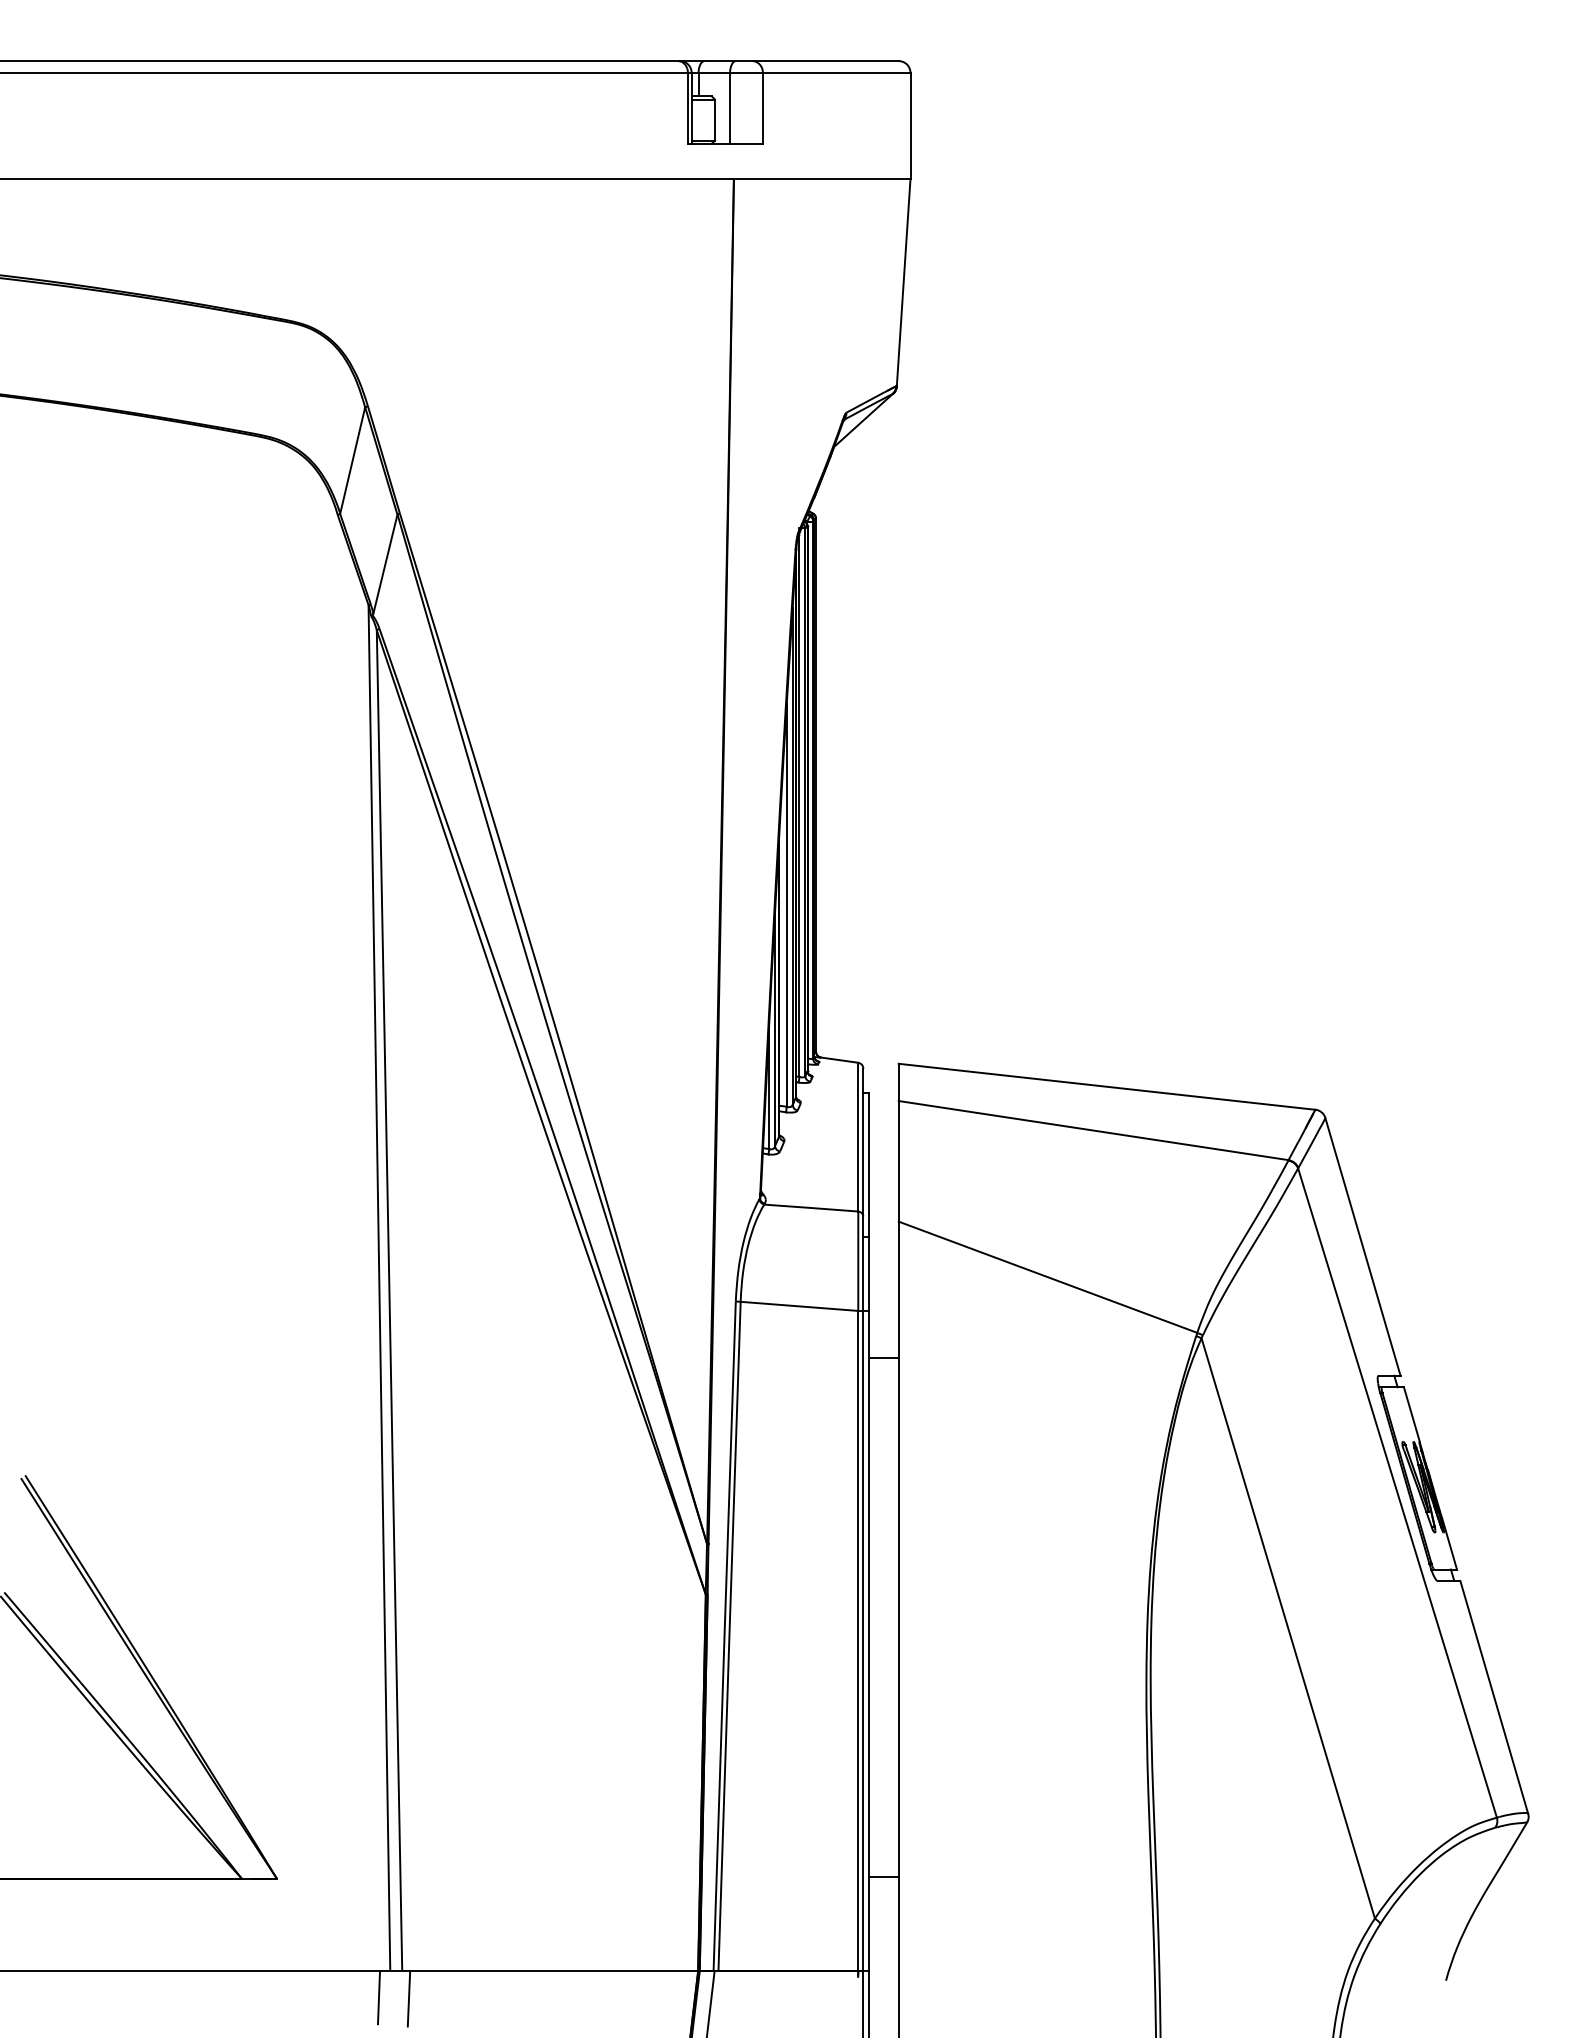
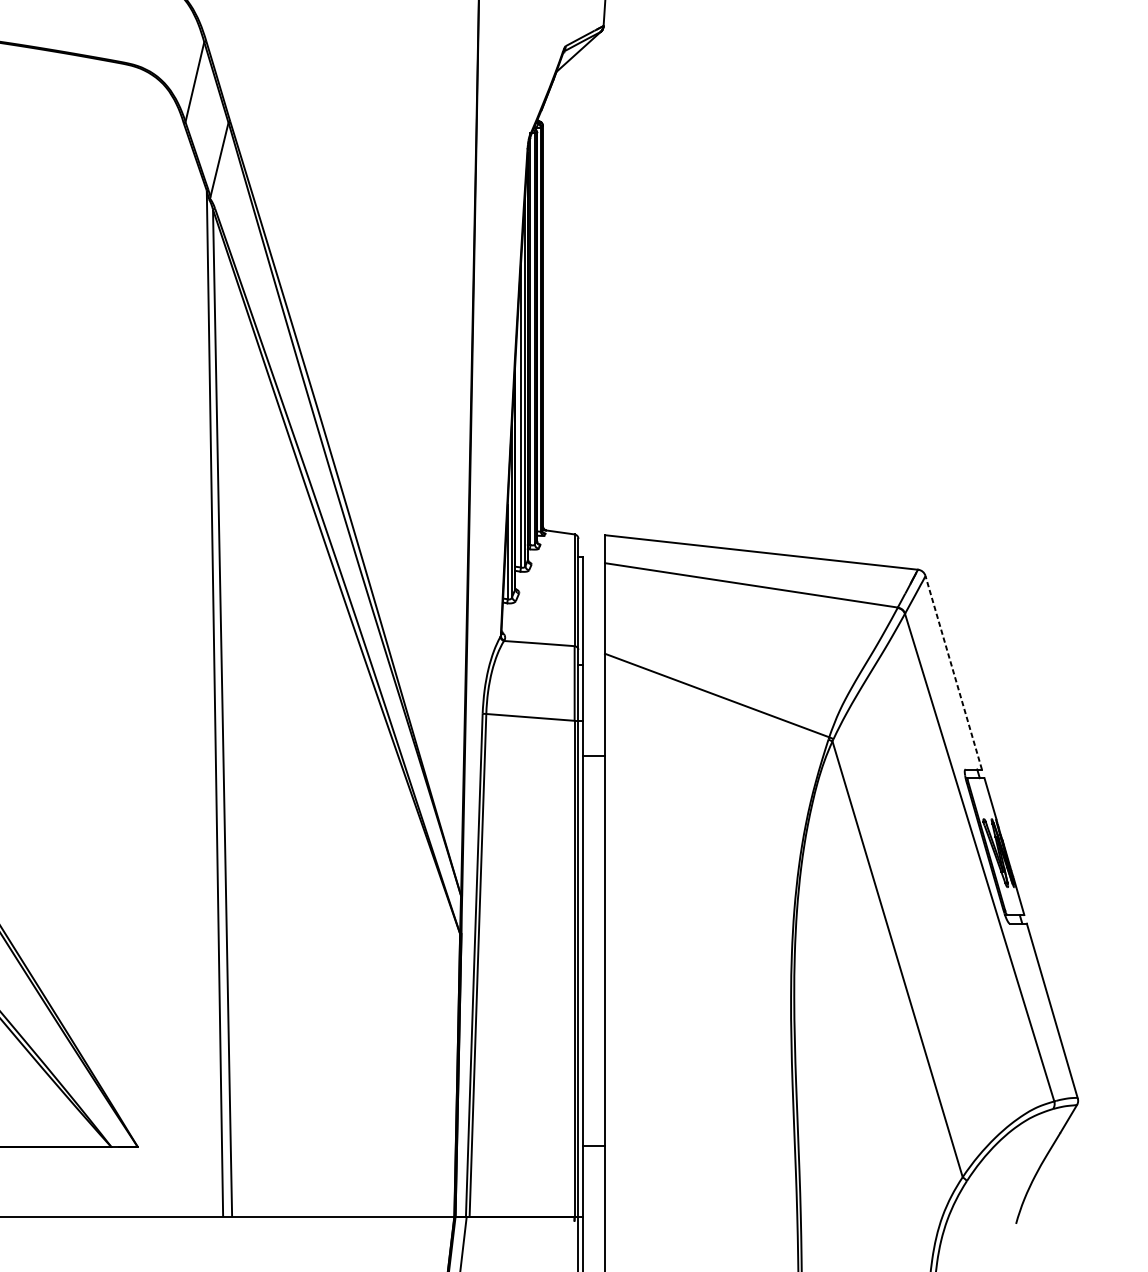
line: (1362, 1246) -> (953, 672), solid -> dashed
line: (378, 1997) -> (214, 1236), removed
line: (408, 1998) -> (236, 1237), removed

